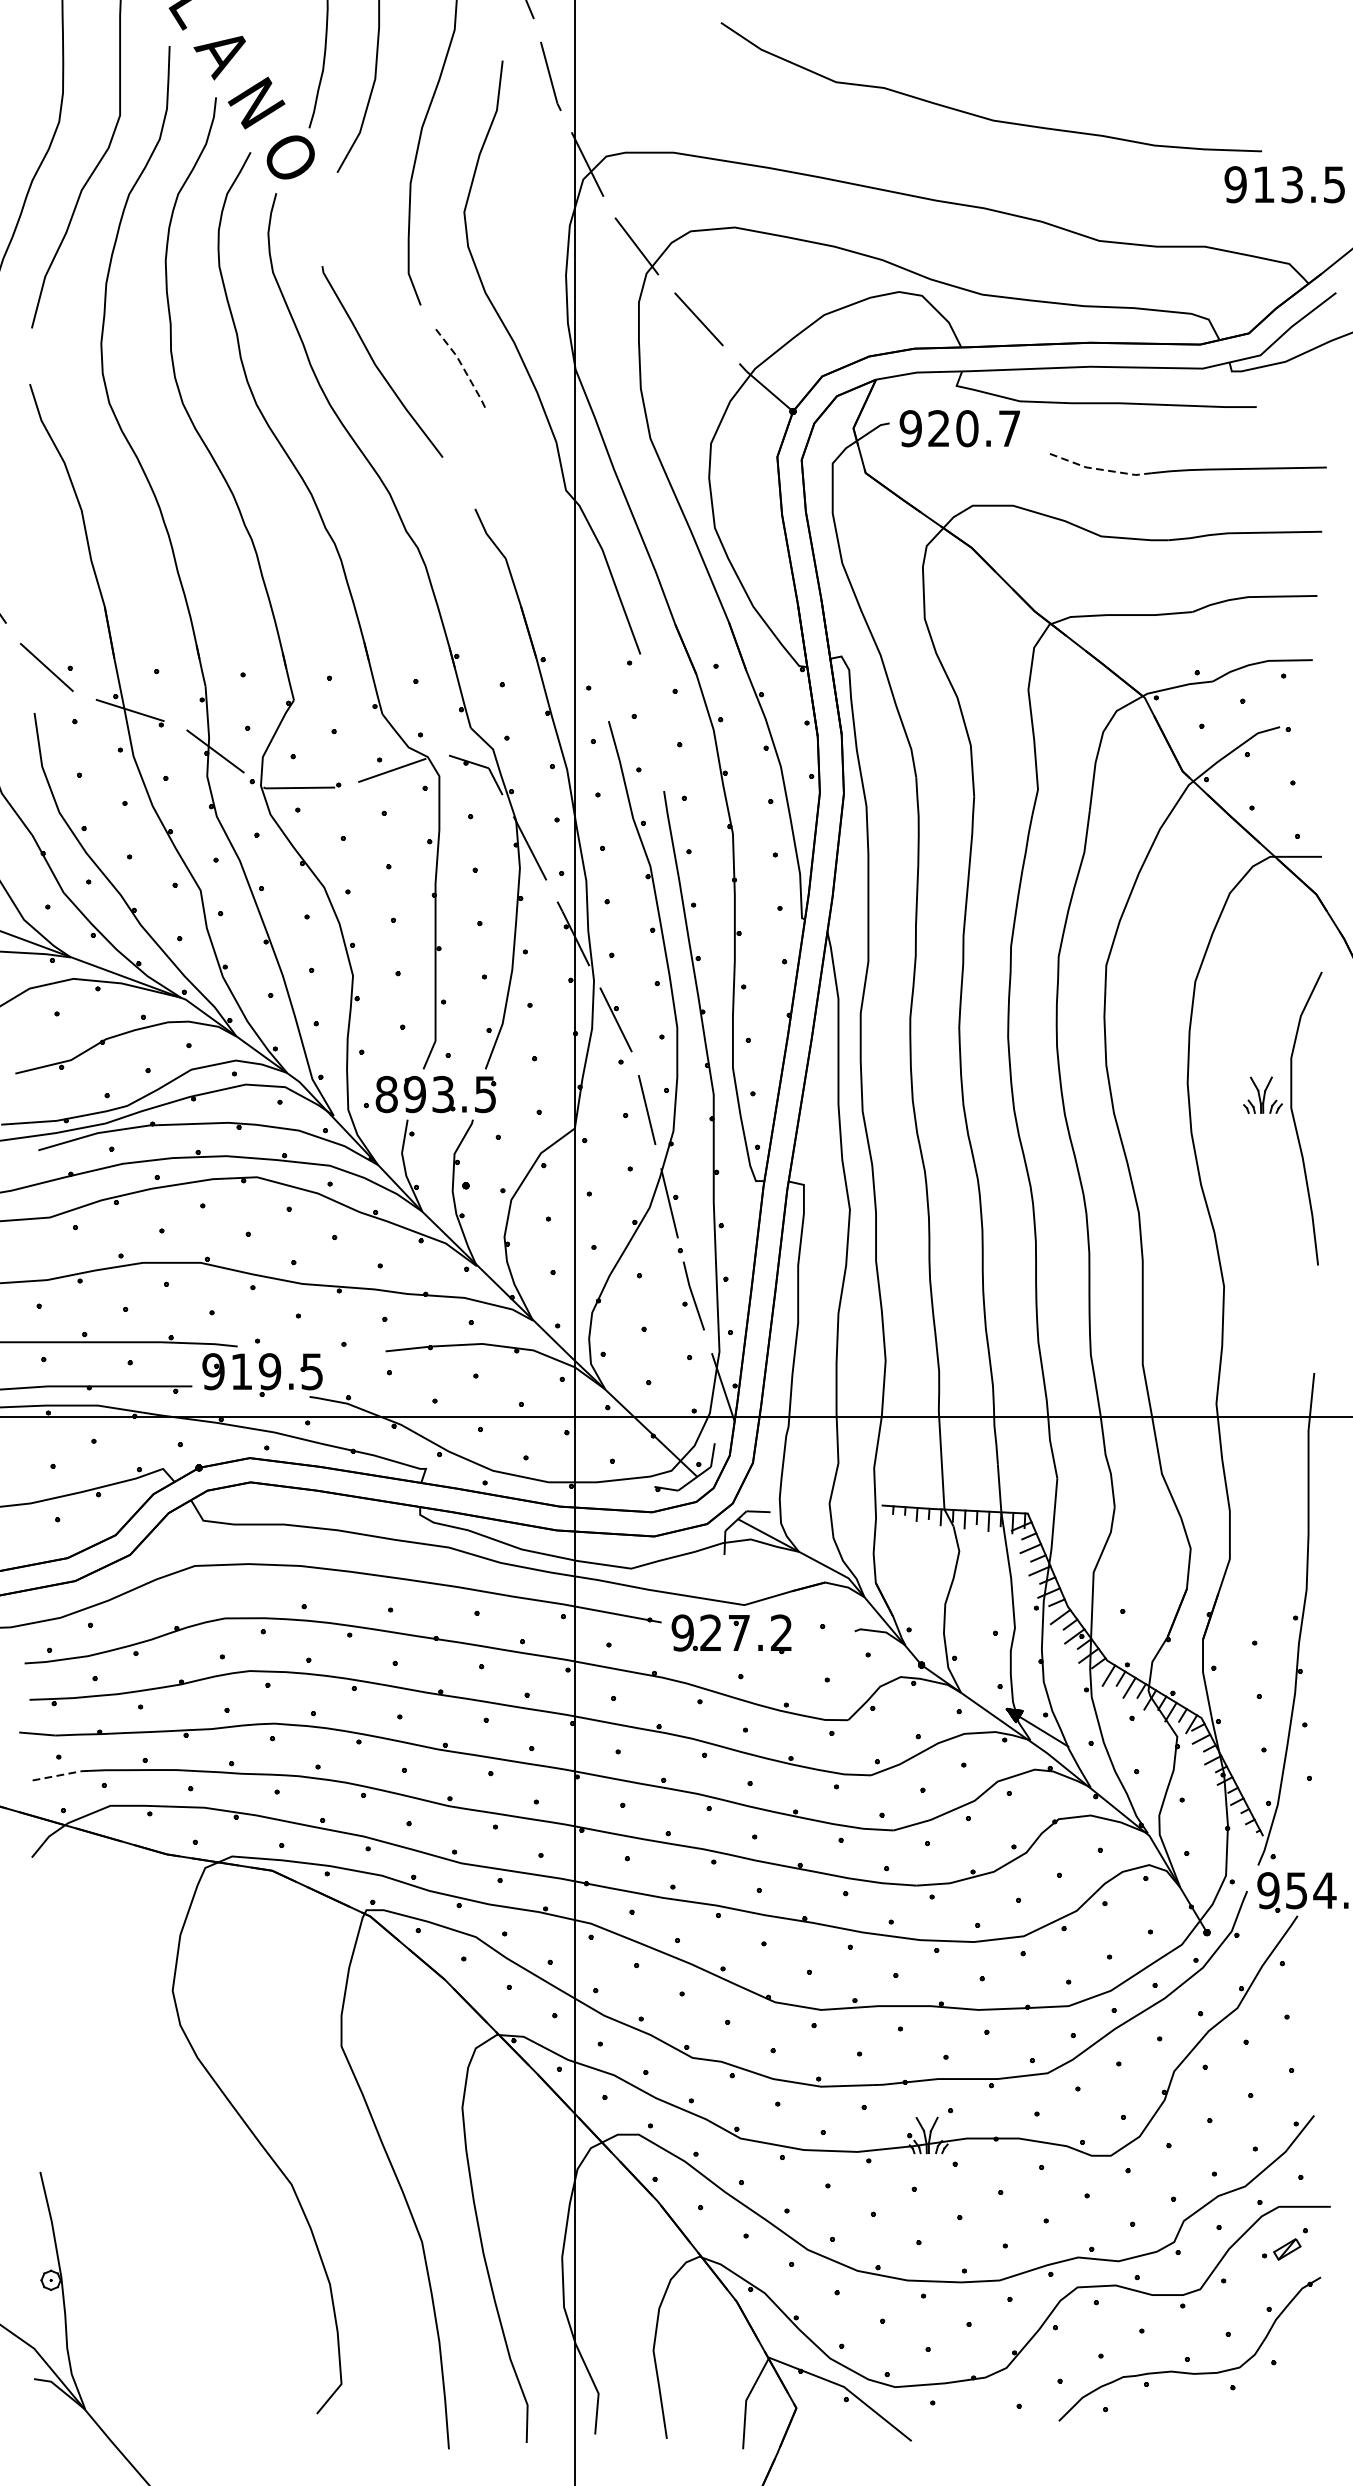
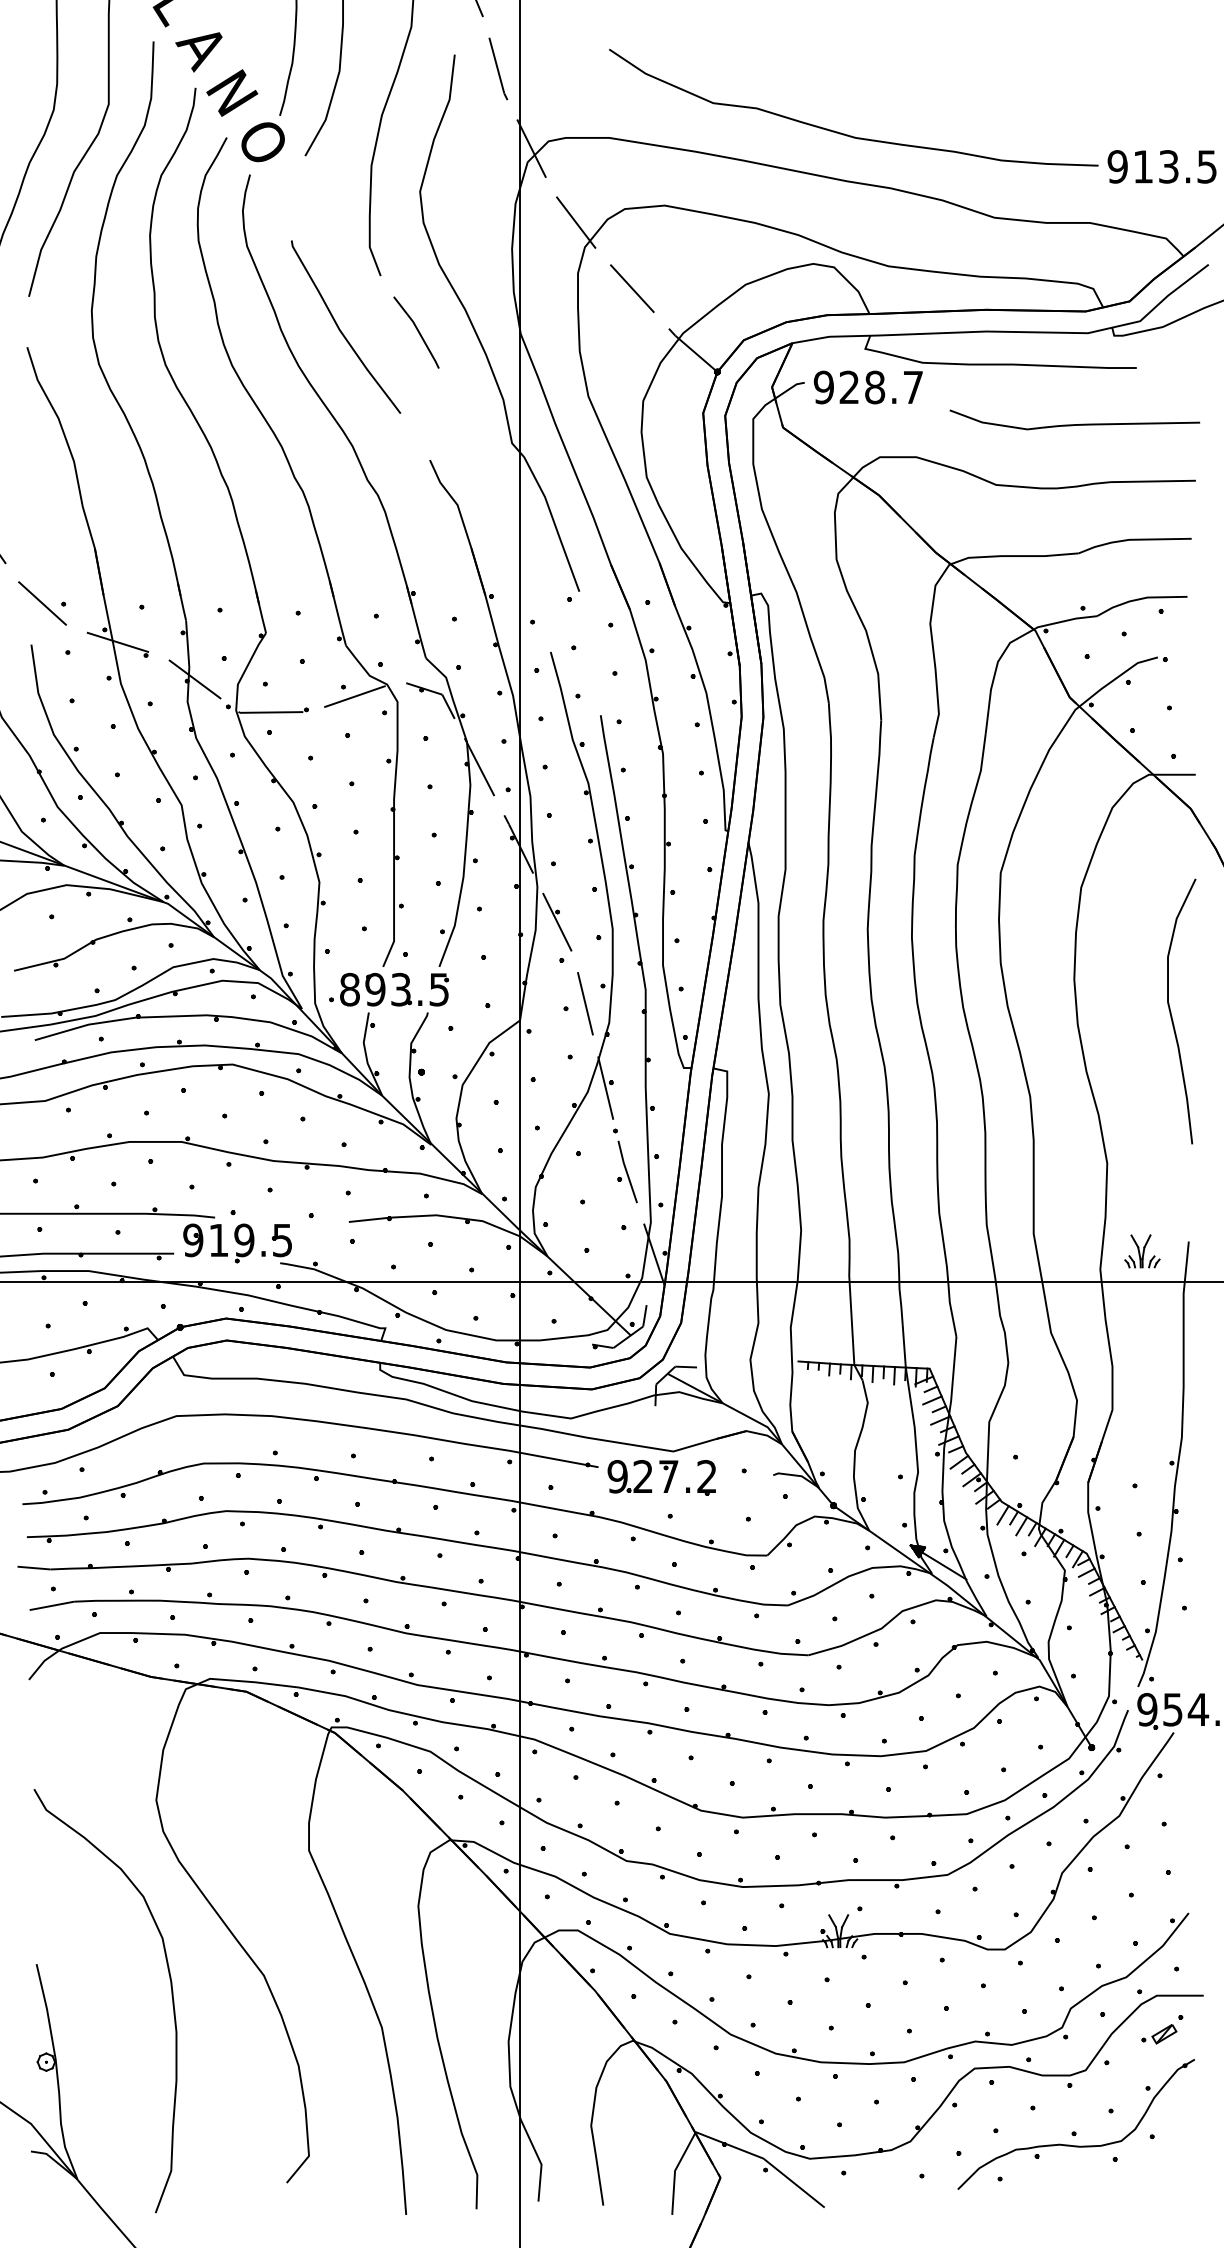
curve: (985, 116) -> (848, 134), moved
line: (462, 366) -> (418, 331), dashed -> solid
text: (967, 428) -> (875, 387), 920.7 -> 928.7
line: (1100, 469) -> (995, 424), dashed -> solid
part: (1263, 1095) -> (1142, 1251), moved
line: (56, 1775) -> (51, 1605), dashed -> solid
curve: (189, 2207) -> (171, 1996), added

